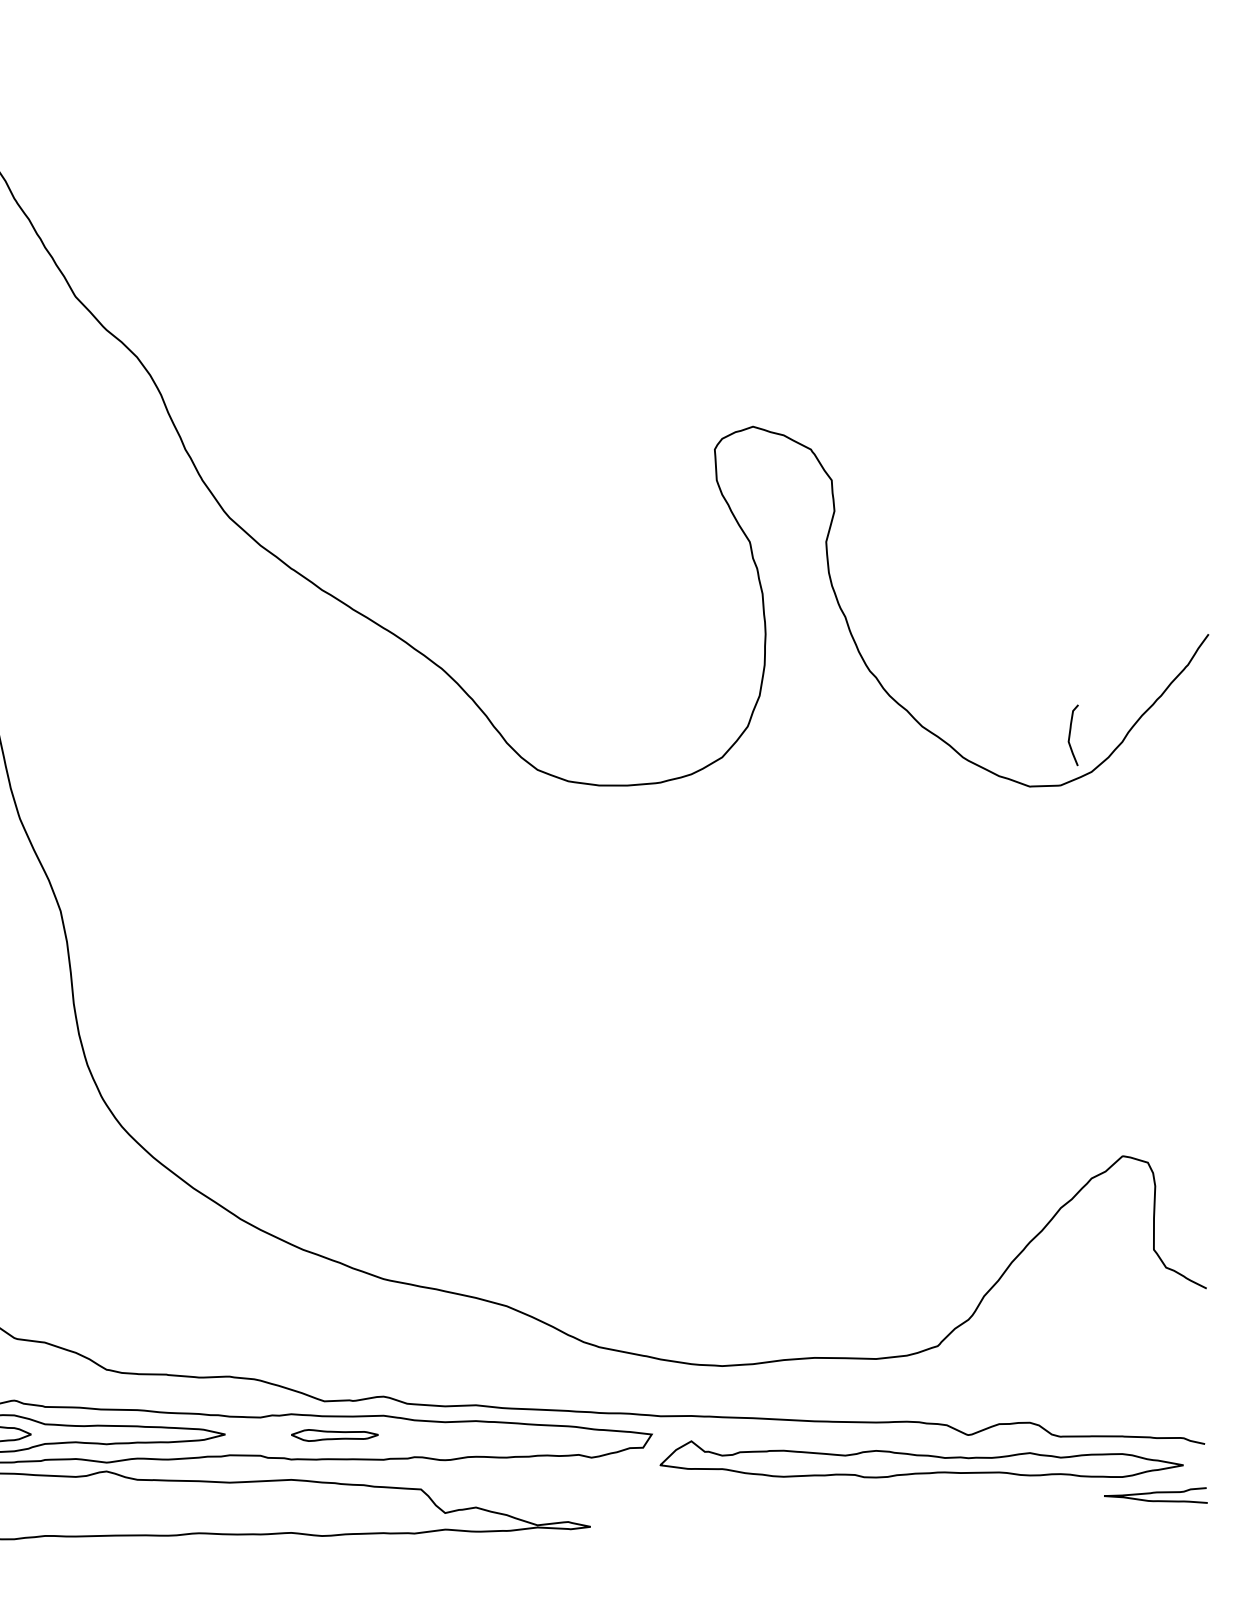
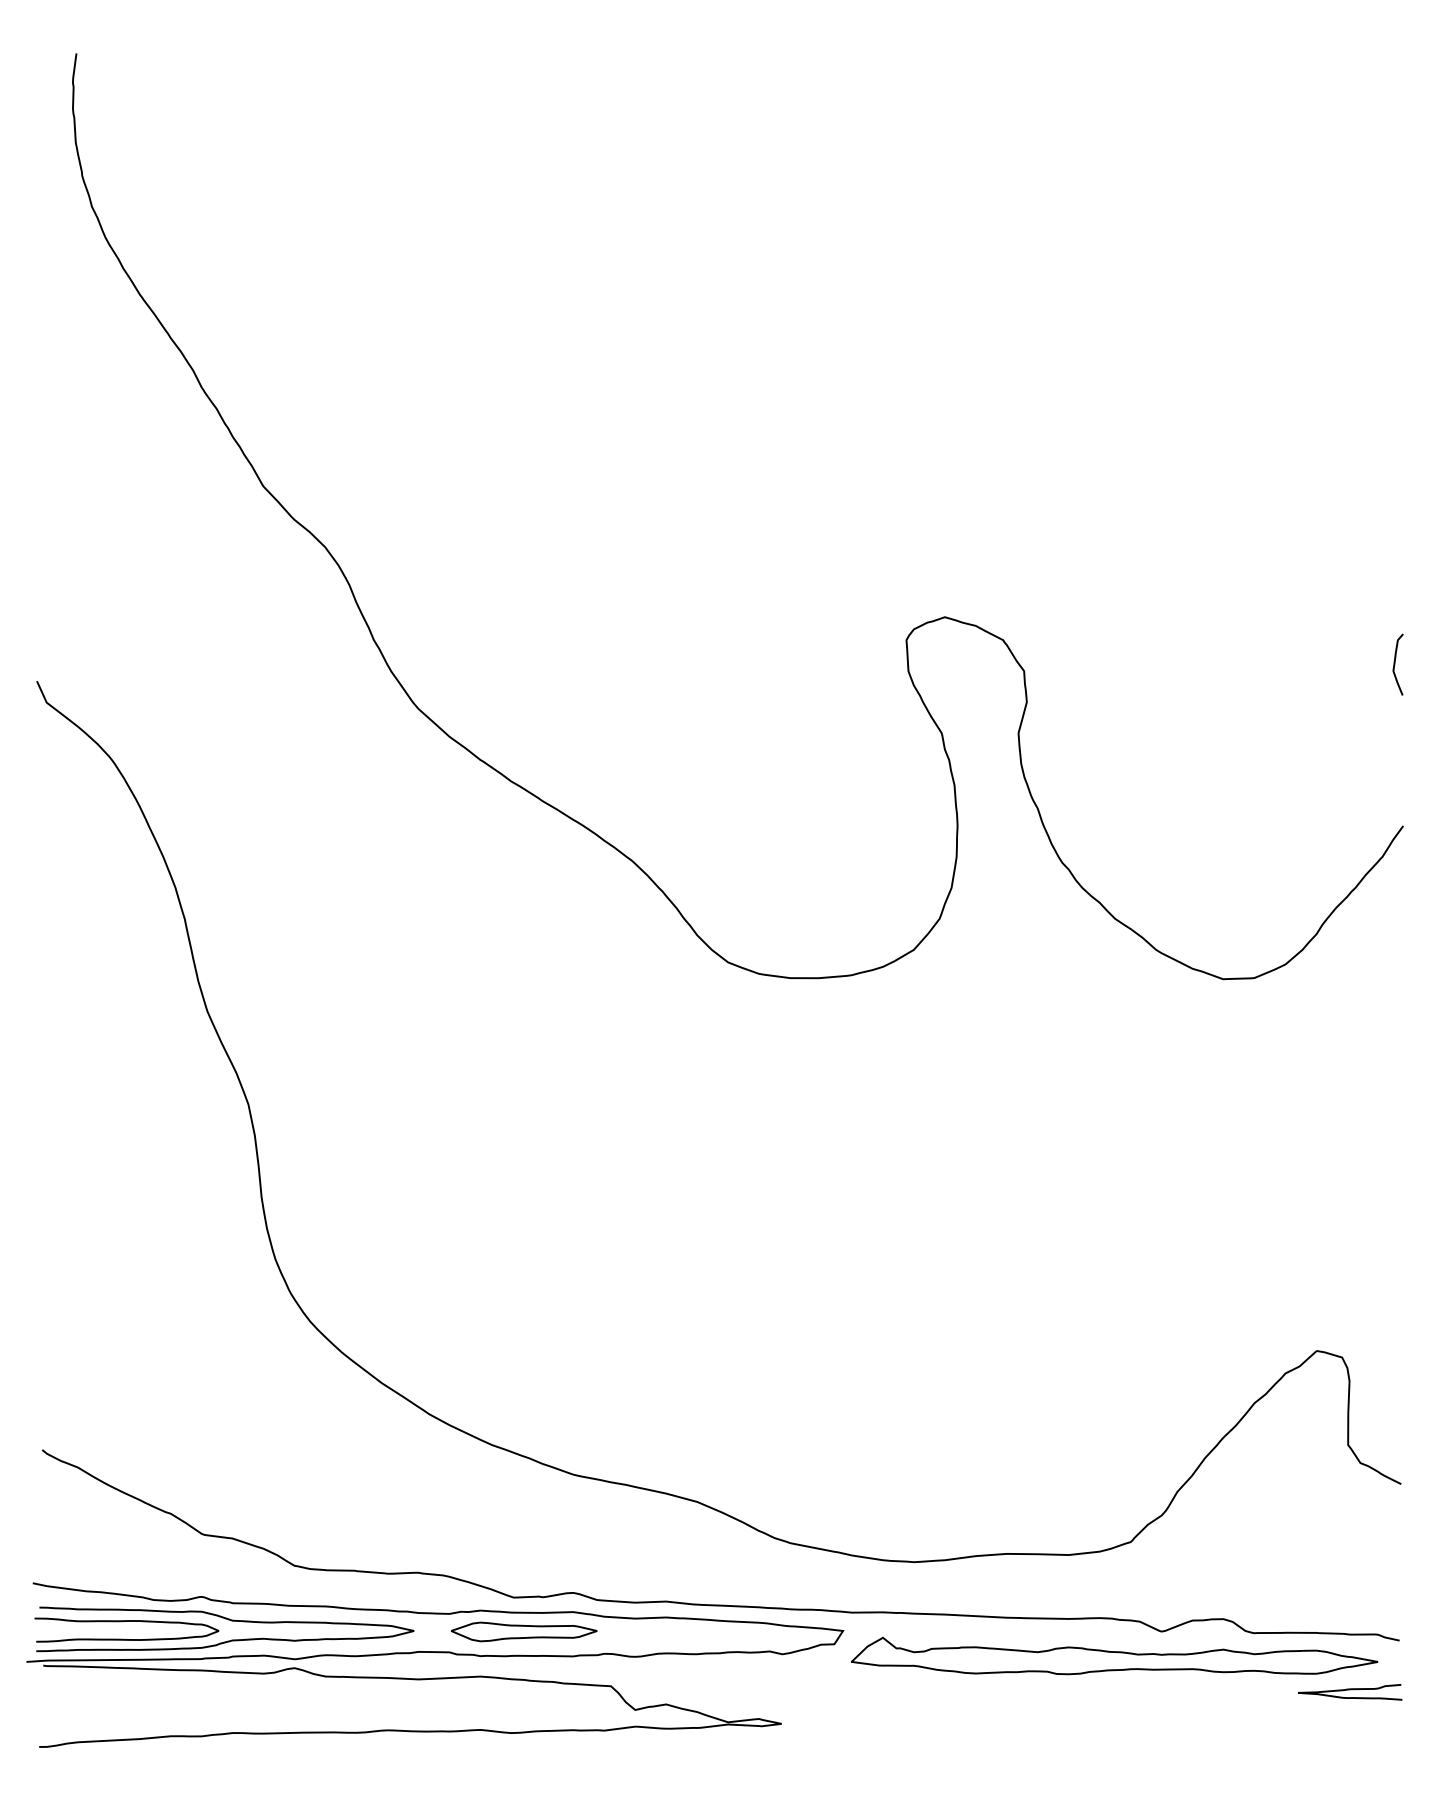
curve: (1070, 735) -> (1395, 664), moved
part: (335, 1435) -> (524, 1631), size x1.67

